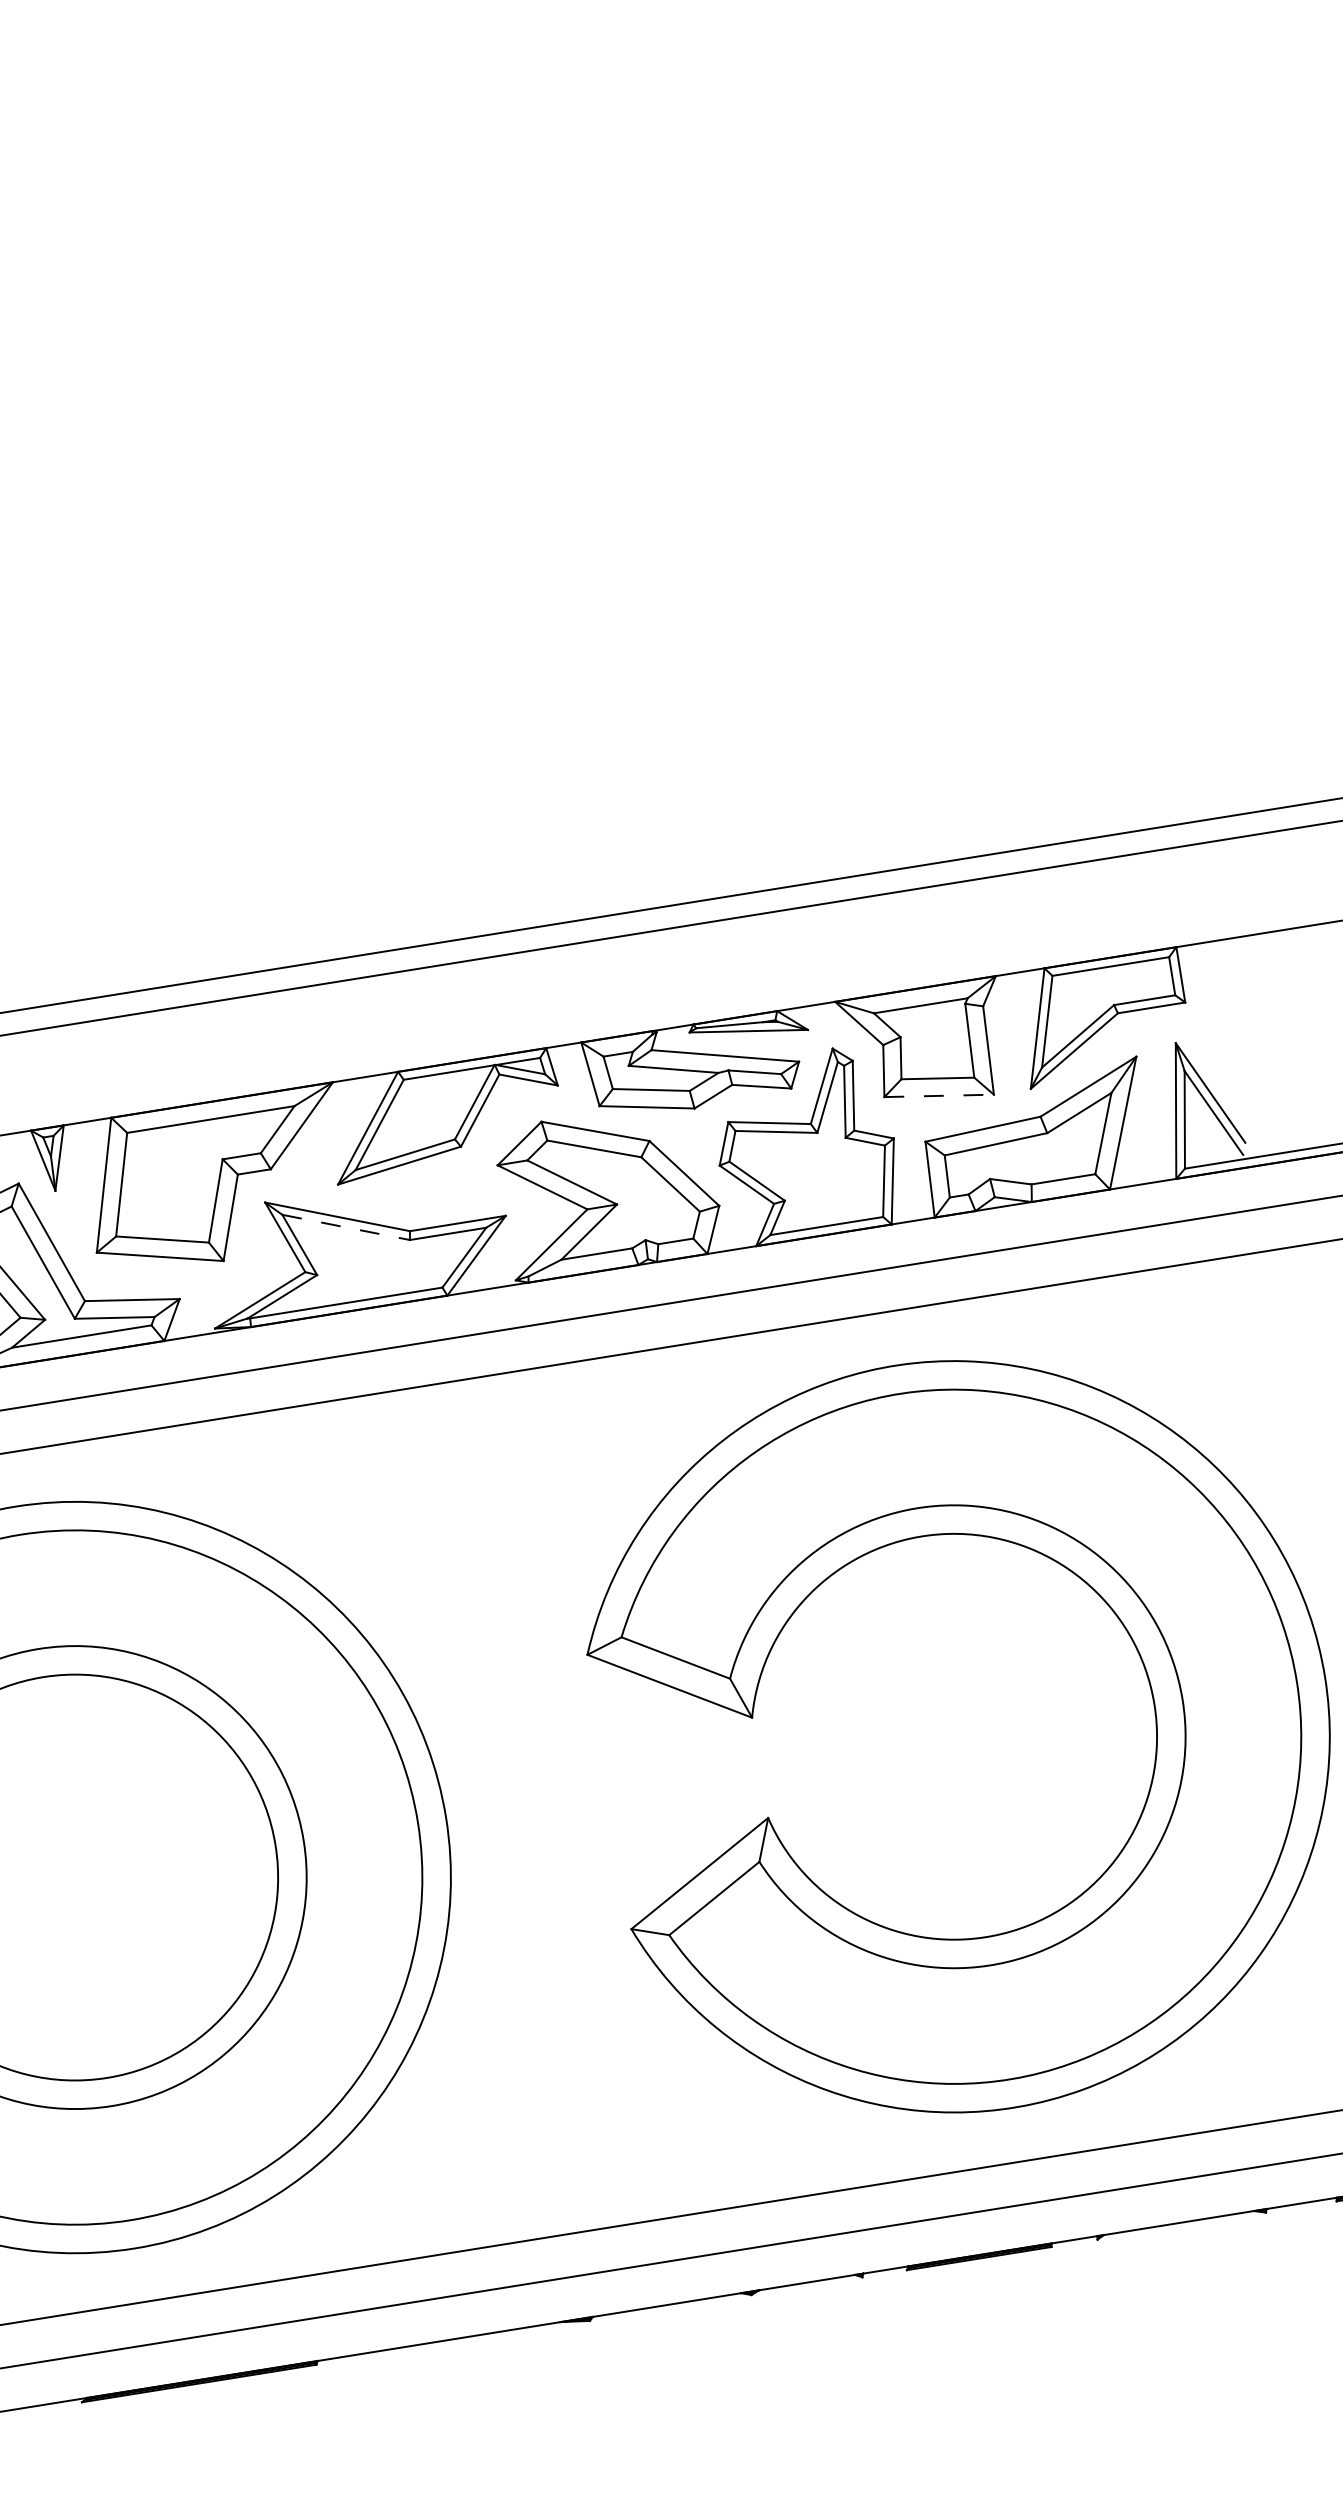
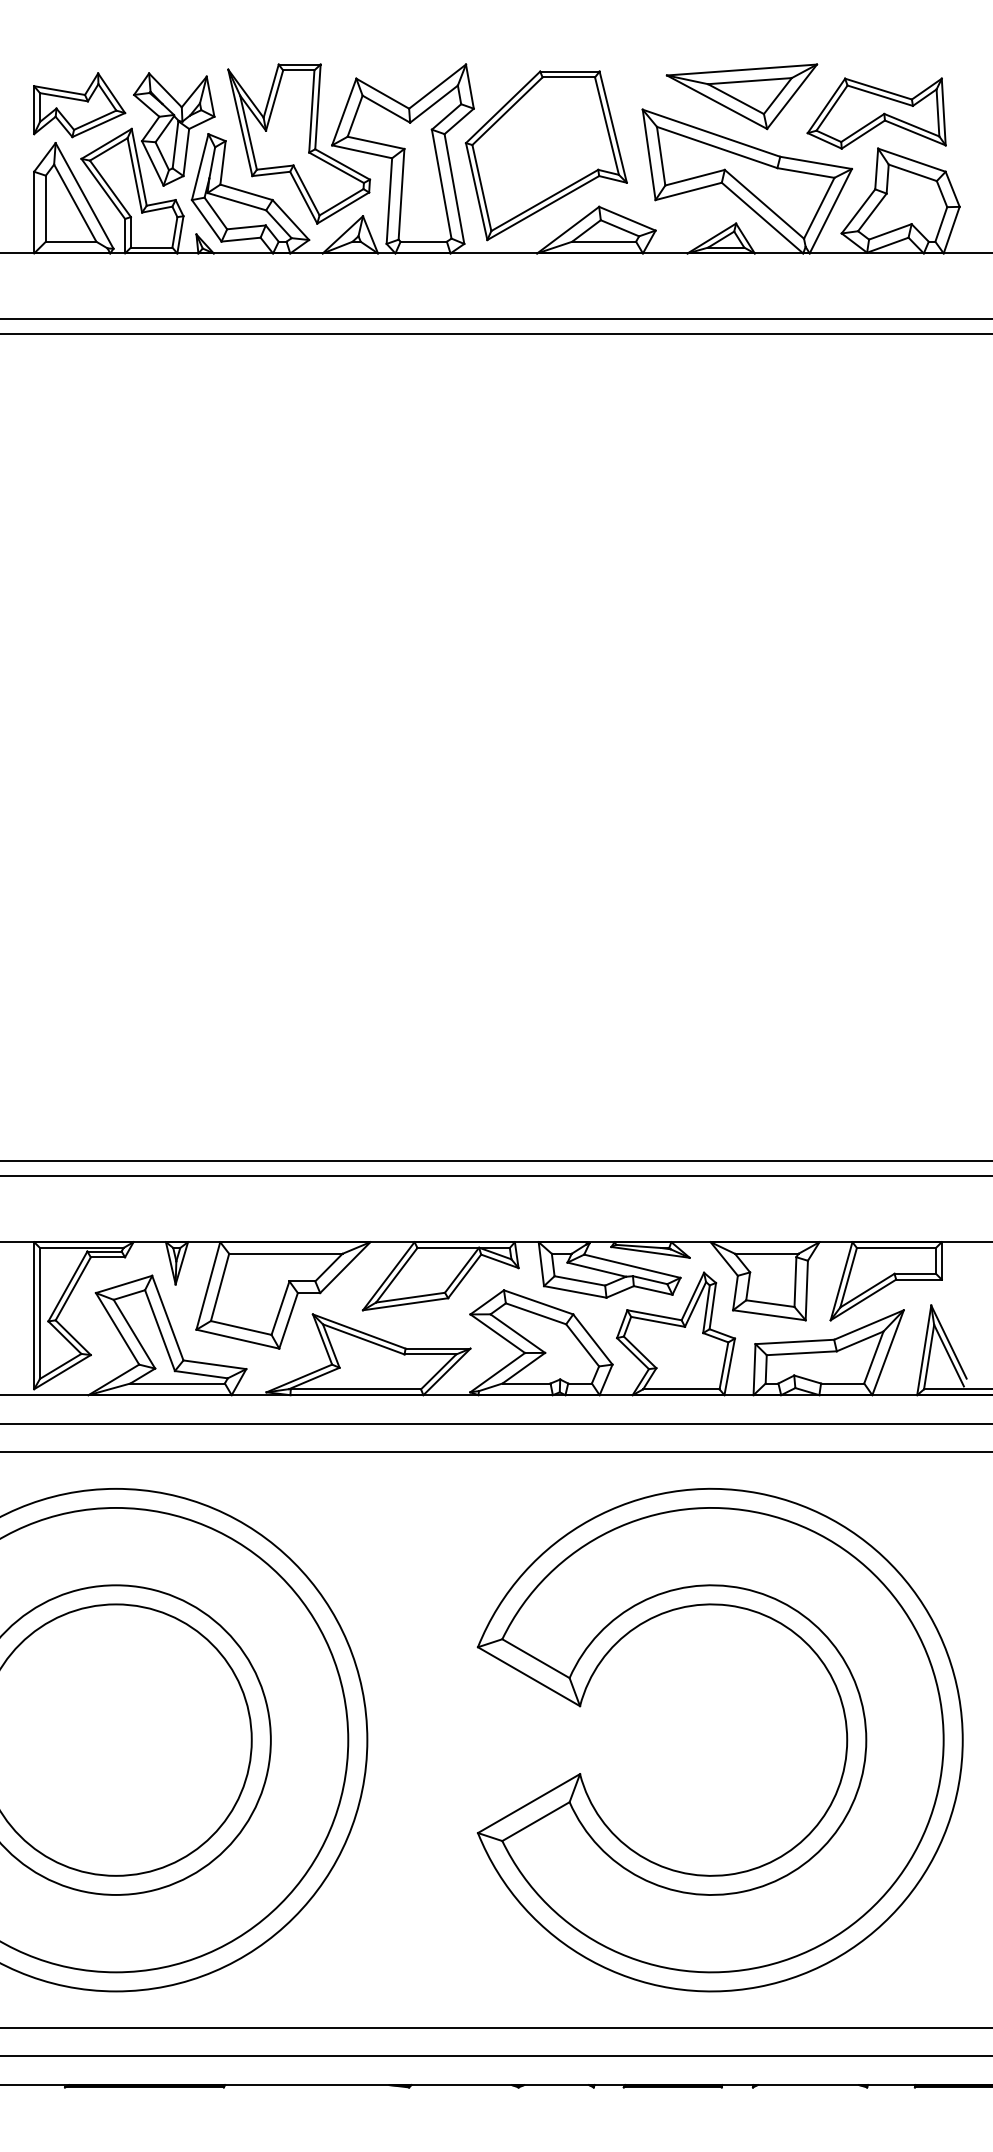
line: (939, 1096) -> (769, 1315), dashed -> solid
line: (347, 1227) -> (364, 1339), dashed -> solid

